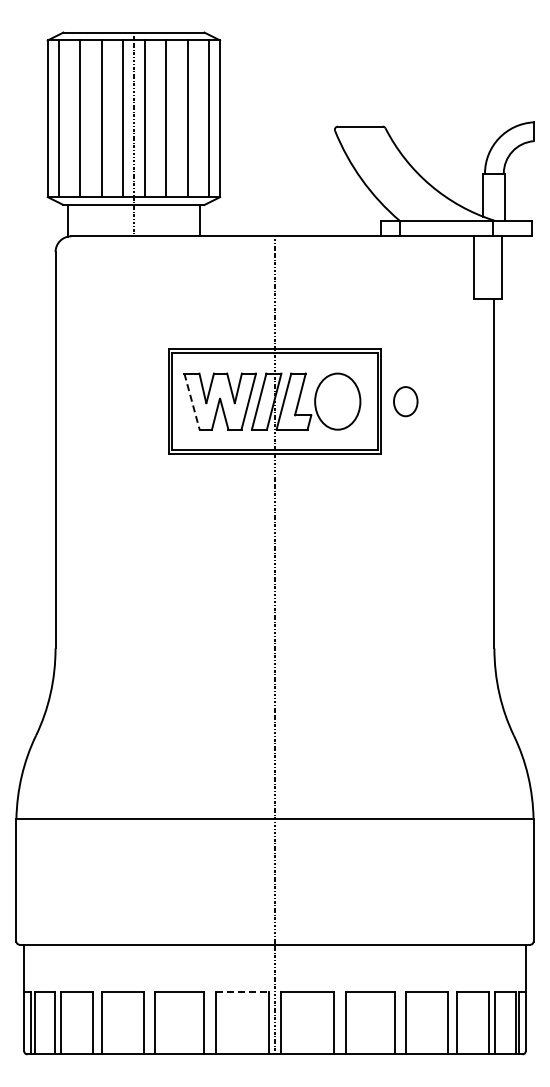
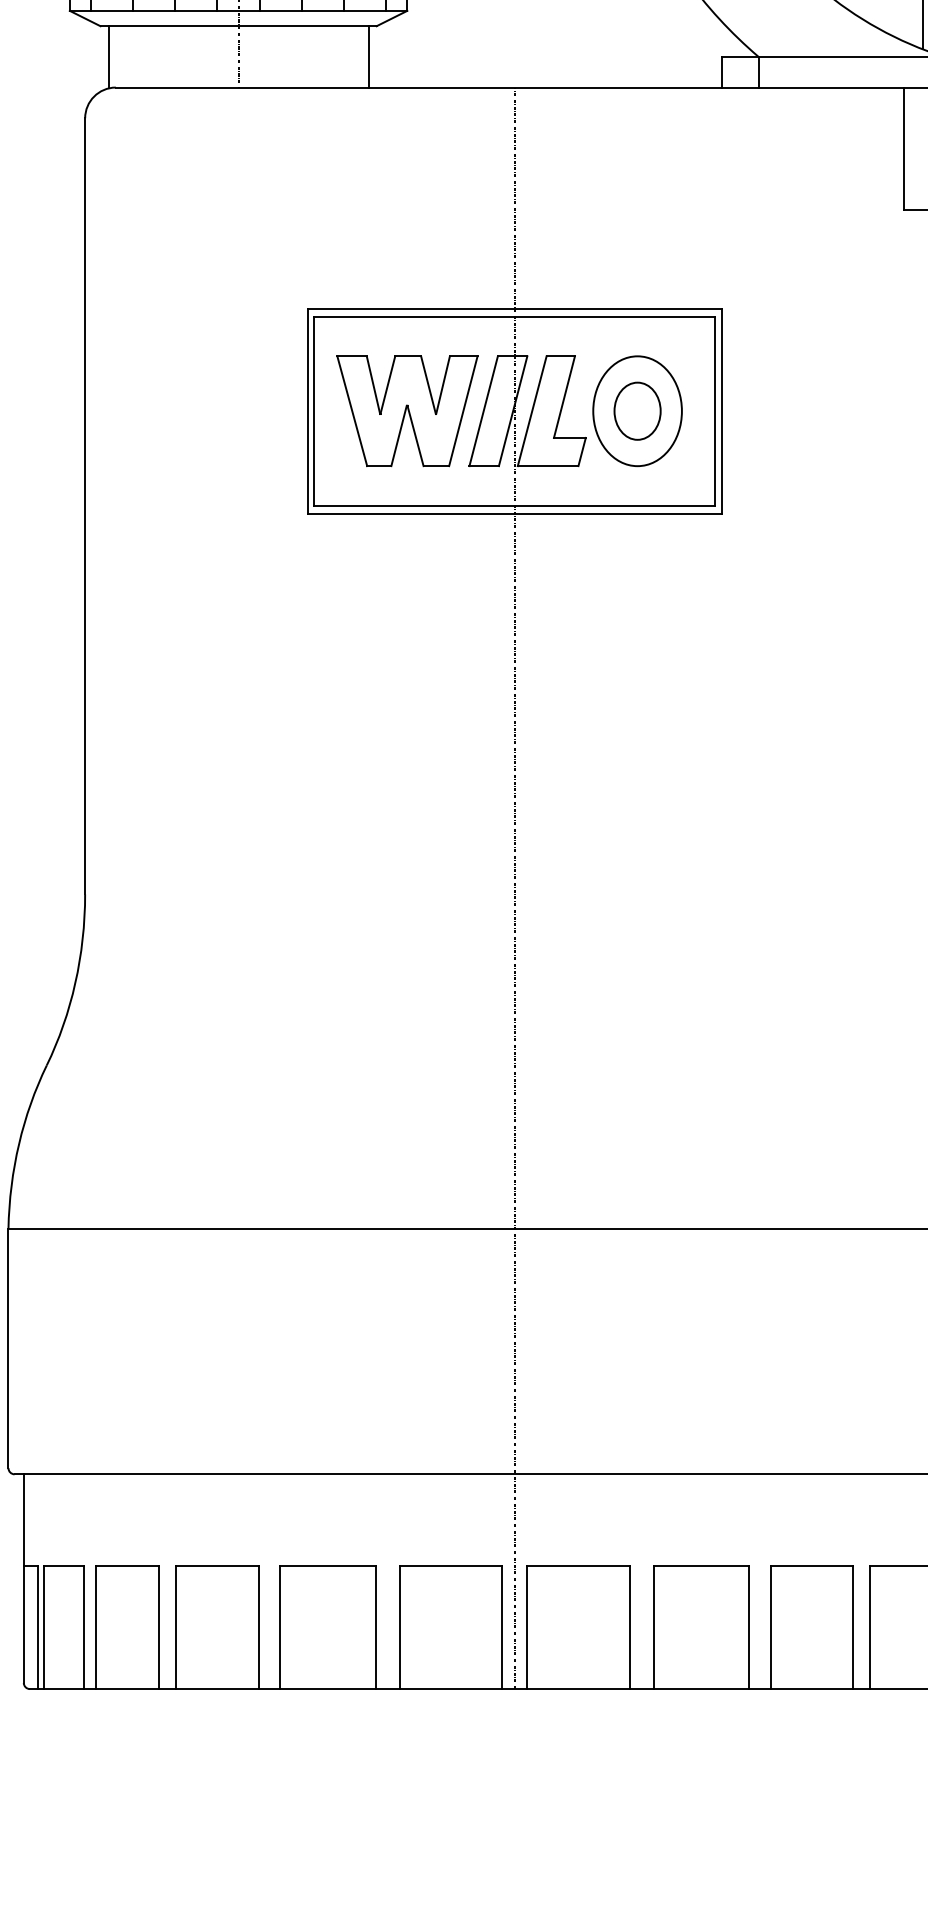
part: (405, 401) -> (637, 410), moved
line: (192, 402) -> (353, 412), dashed -> solid
line: (242, 991) -> (451, 1565), dashed -> solid

